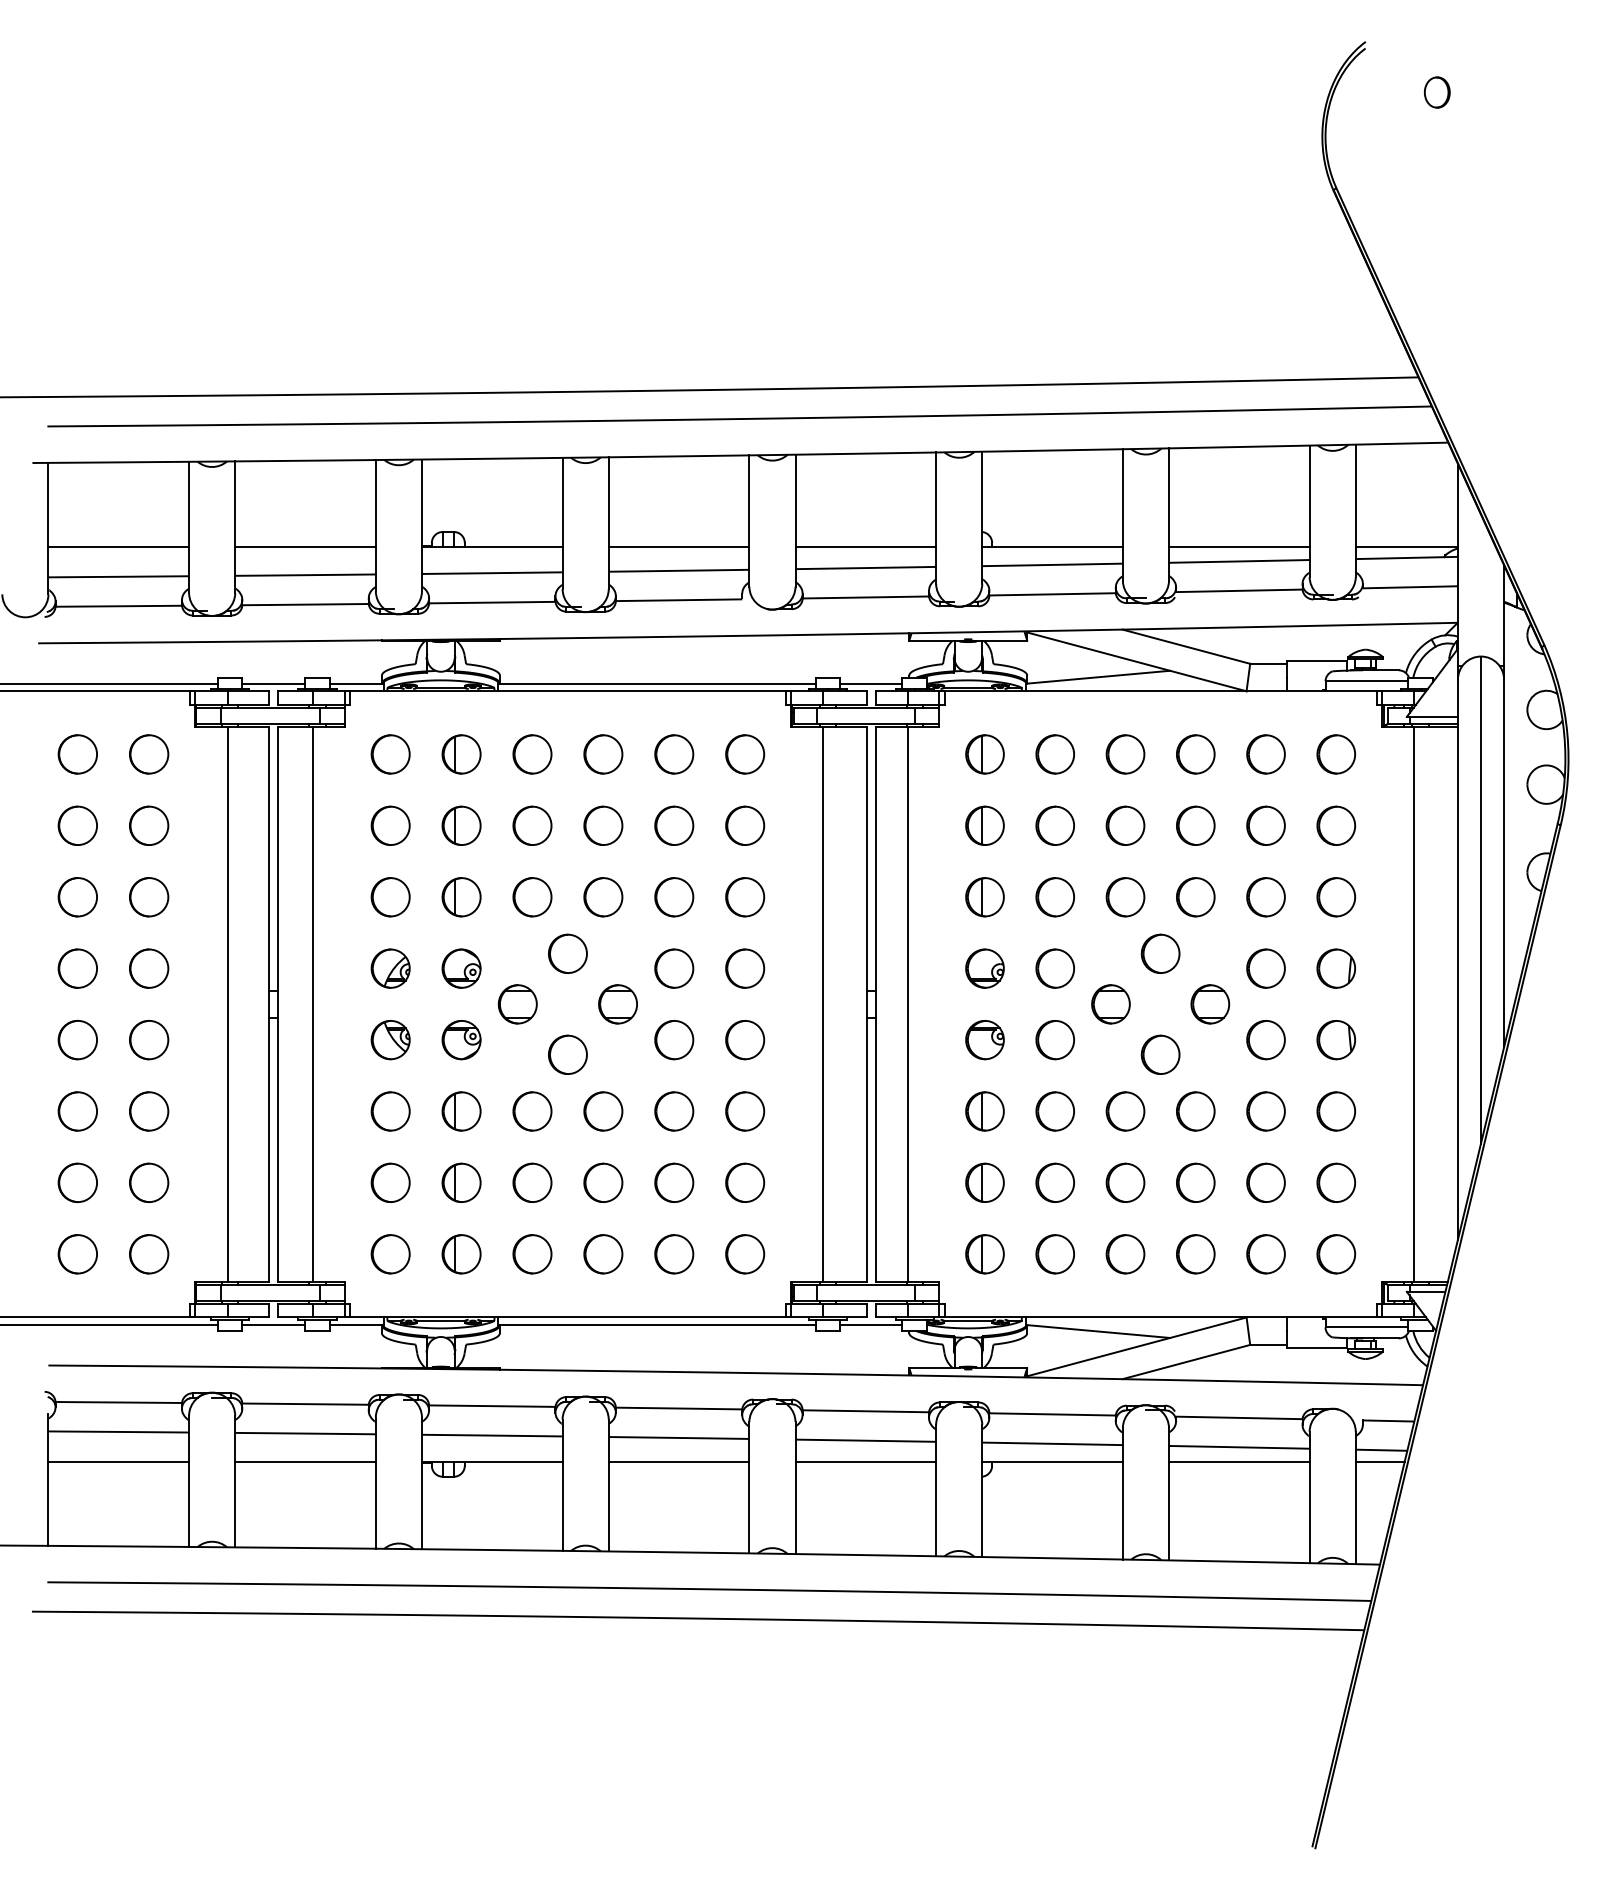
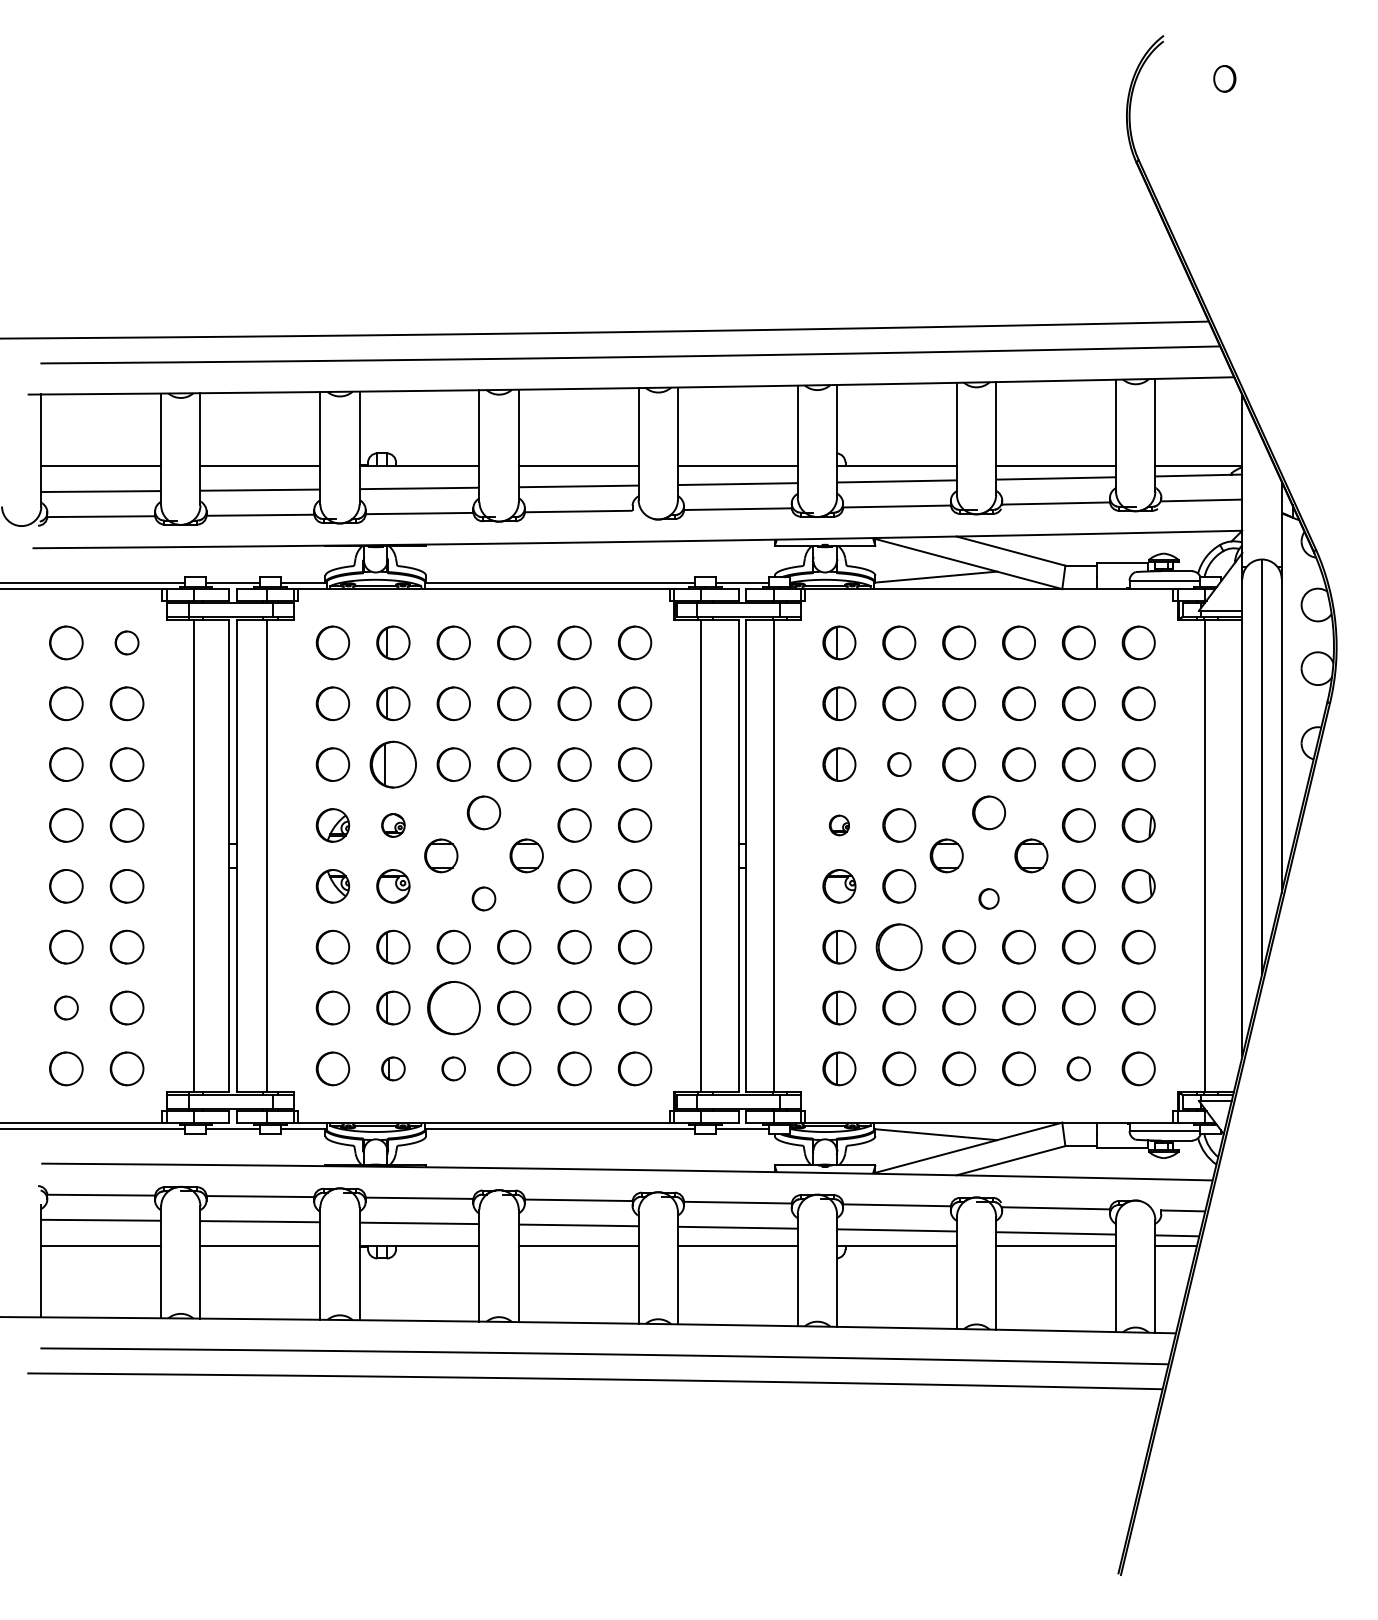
part: (148, 753) -> (126, 642), size x0.7
part: (461, 897) -> (393, 764), size x1.4
part: (1055, 897) -> (899, 764), size x0.7
part: (461, 968) -> (393, 825), size x0.7
part: (985, 968) -> (839, 825), size x0.6
part: (567, 1054) -> (483, 898), size x0.7
part: (1159, 1054) -> (988, 898), size x0.6
part: (1055, 1110) -> (899, 946), size x1.4
part: (77, 1182) -> (66, 1007), size x0.7
part: (532, 1182) -> (453, 1007), size x1.6
part: (461, 1253) -> (393, 1068), size x0.7
part: (532, 1253) -> (453, 1068), size x0.7
part: (1265, 1253) -> (1078, 1068), size x0.7

